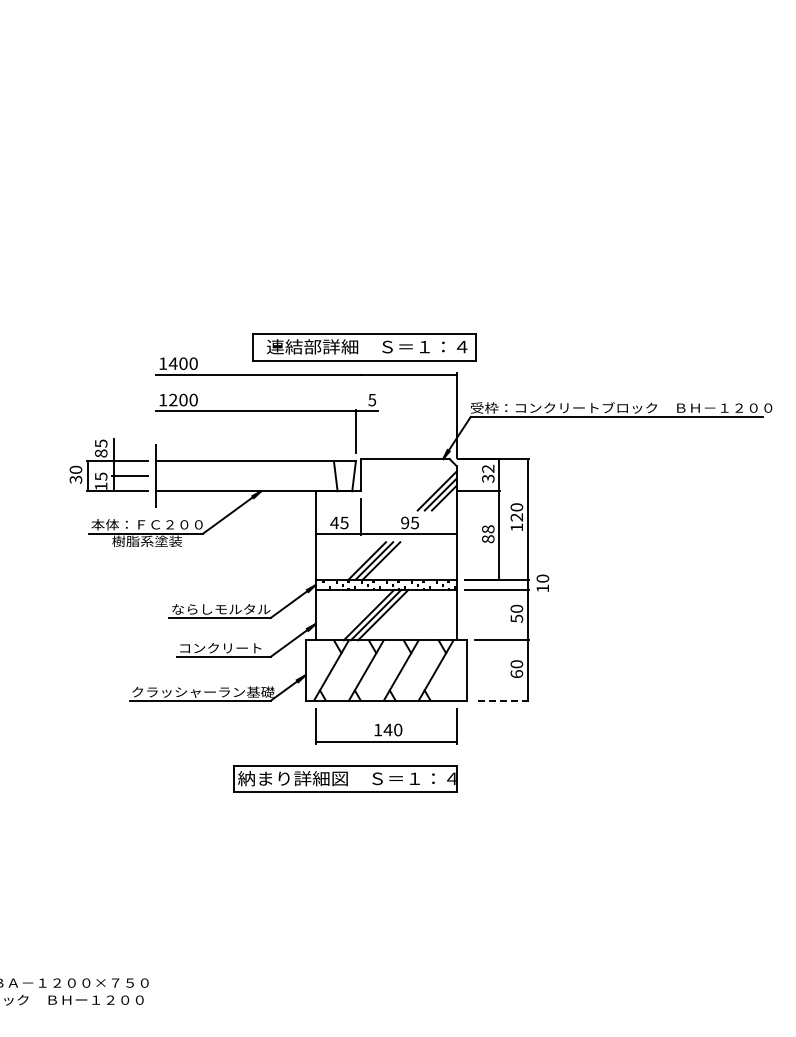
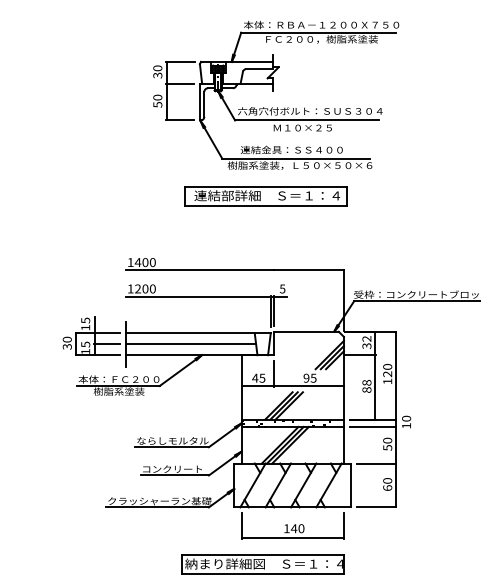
part: (359, 128) -> (273, 91), added
part: (364, 347) -> (265, 196), moved
line: (360, 429) -> (274, 310), added
text: (101, 453) -> (85, 327), 85 -> 15
line: (245, 476) -> (190, 344), added
line: (501, 700) -> (376, 507), dashed -> solid

